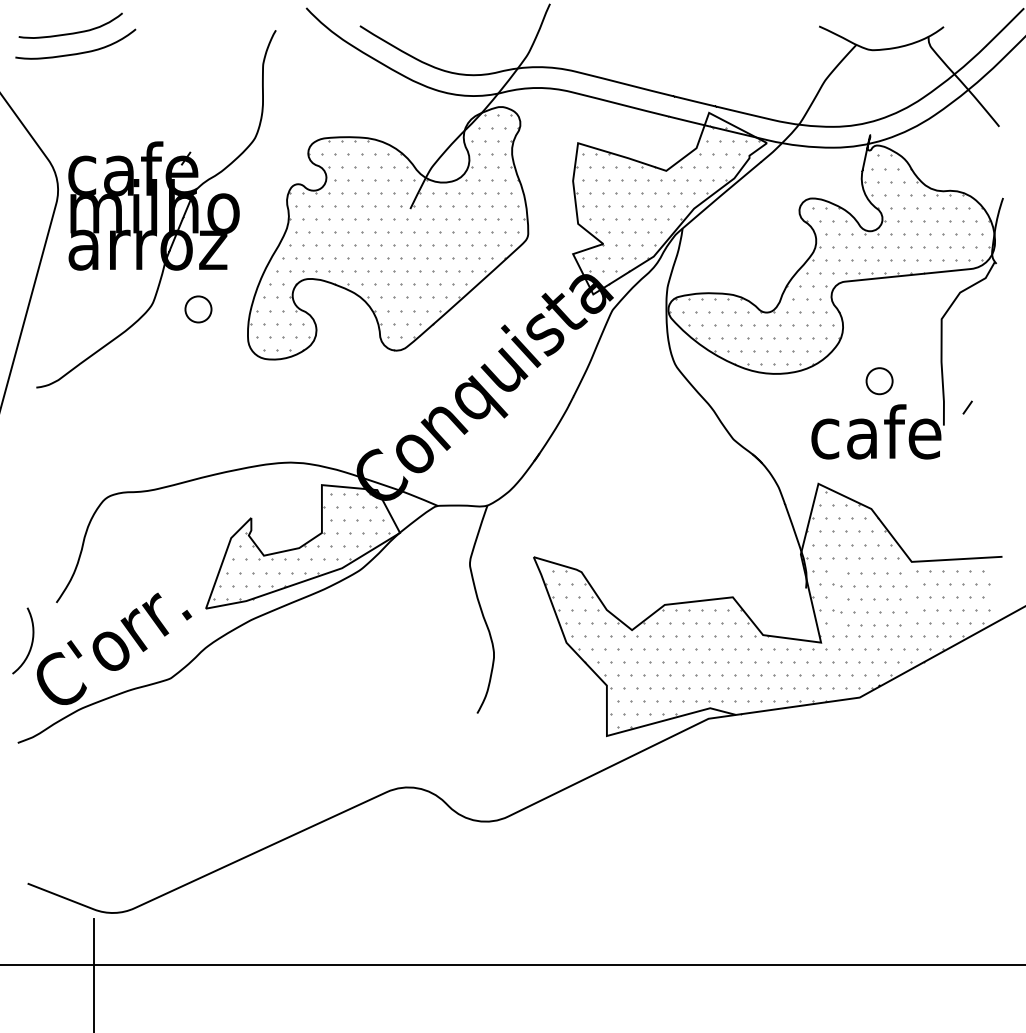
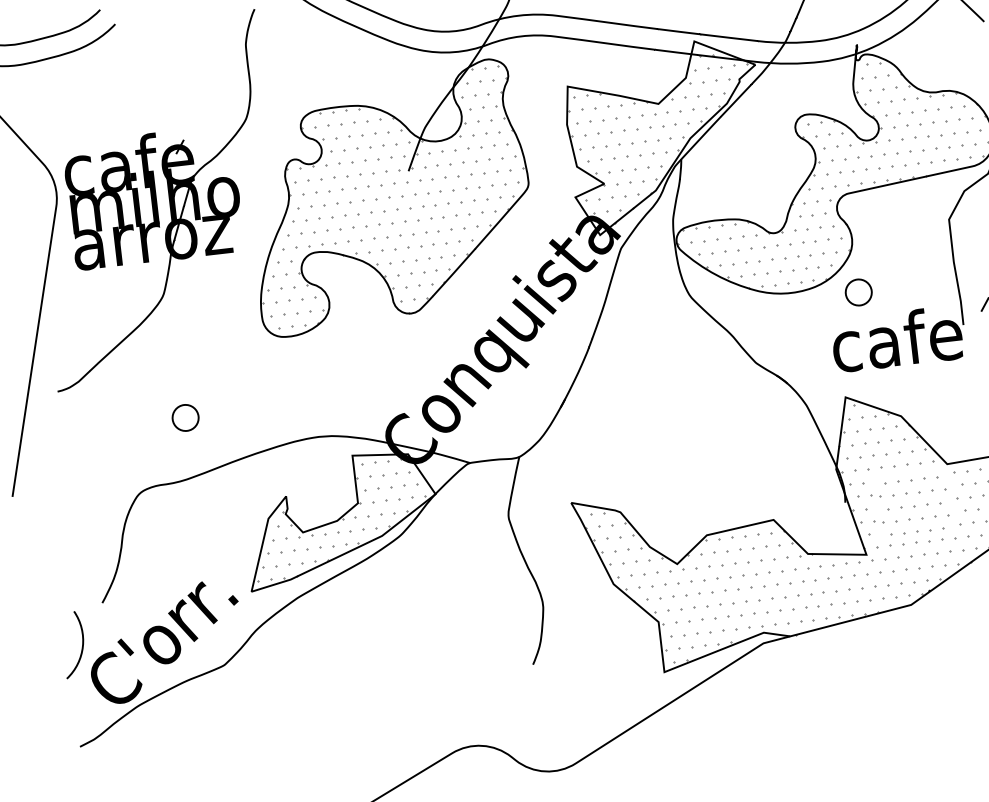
part: (198, 309) -> (185, 418), moved
part: (879, 381) -> (858, 292), moved

